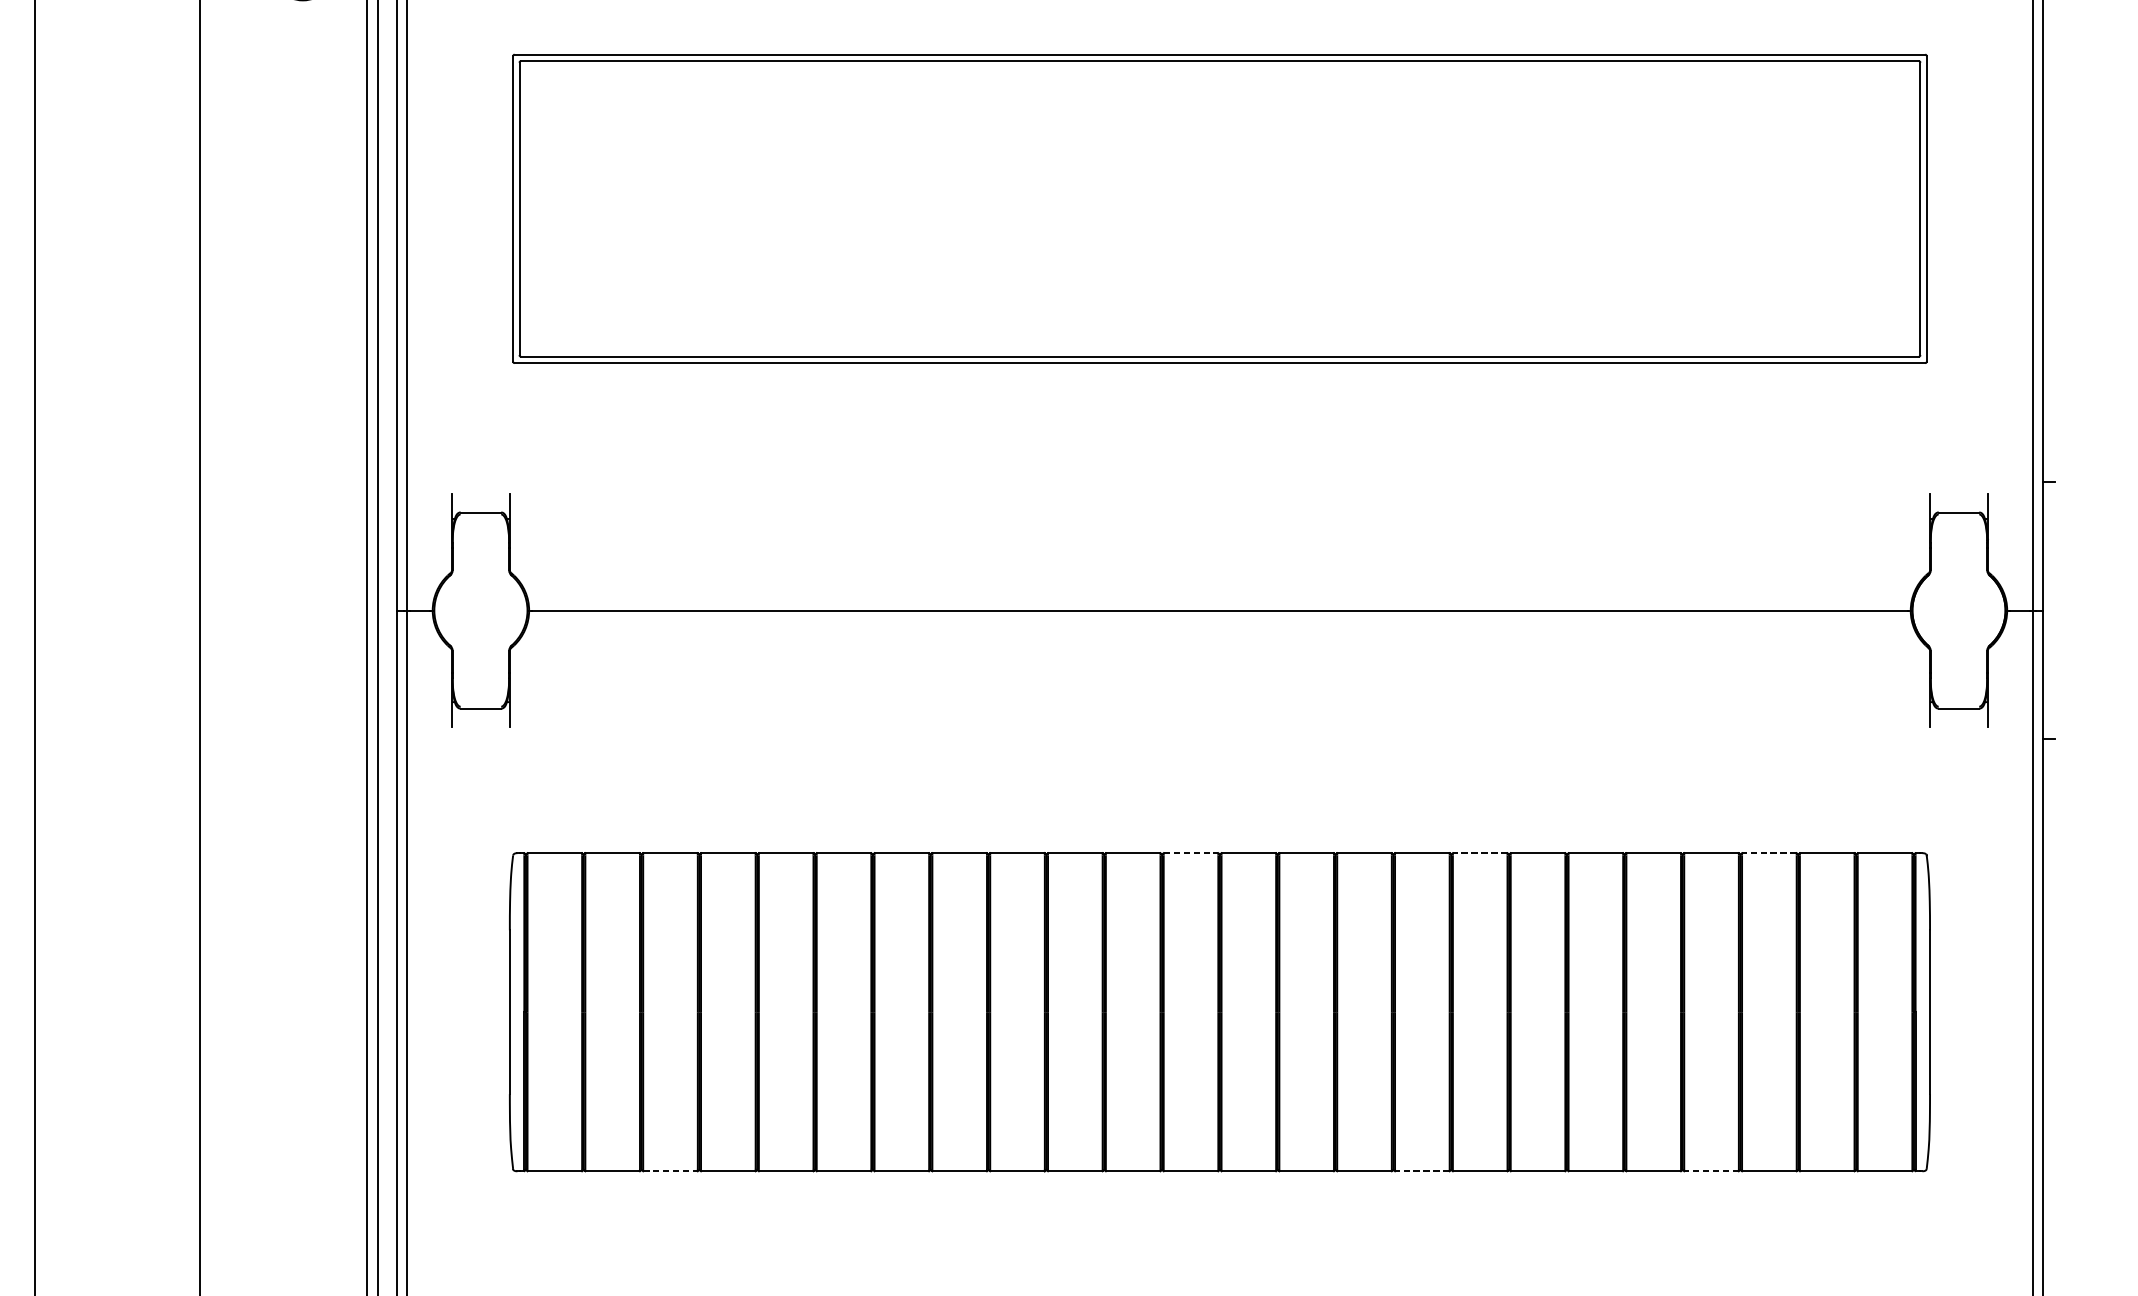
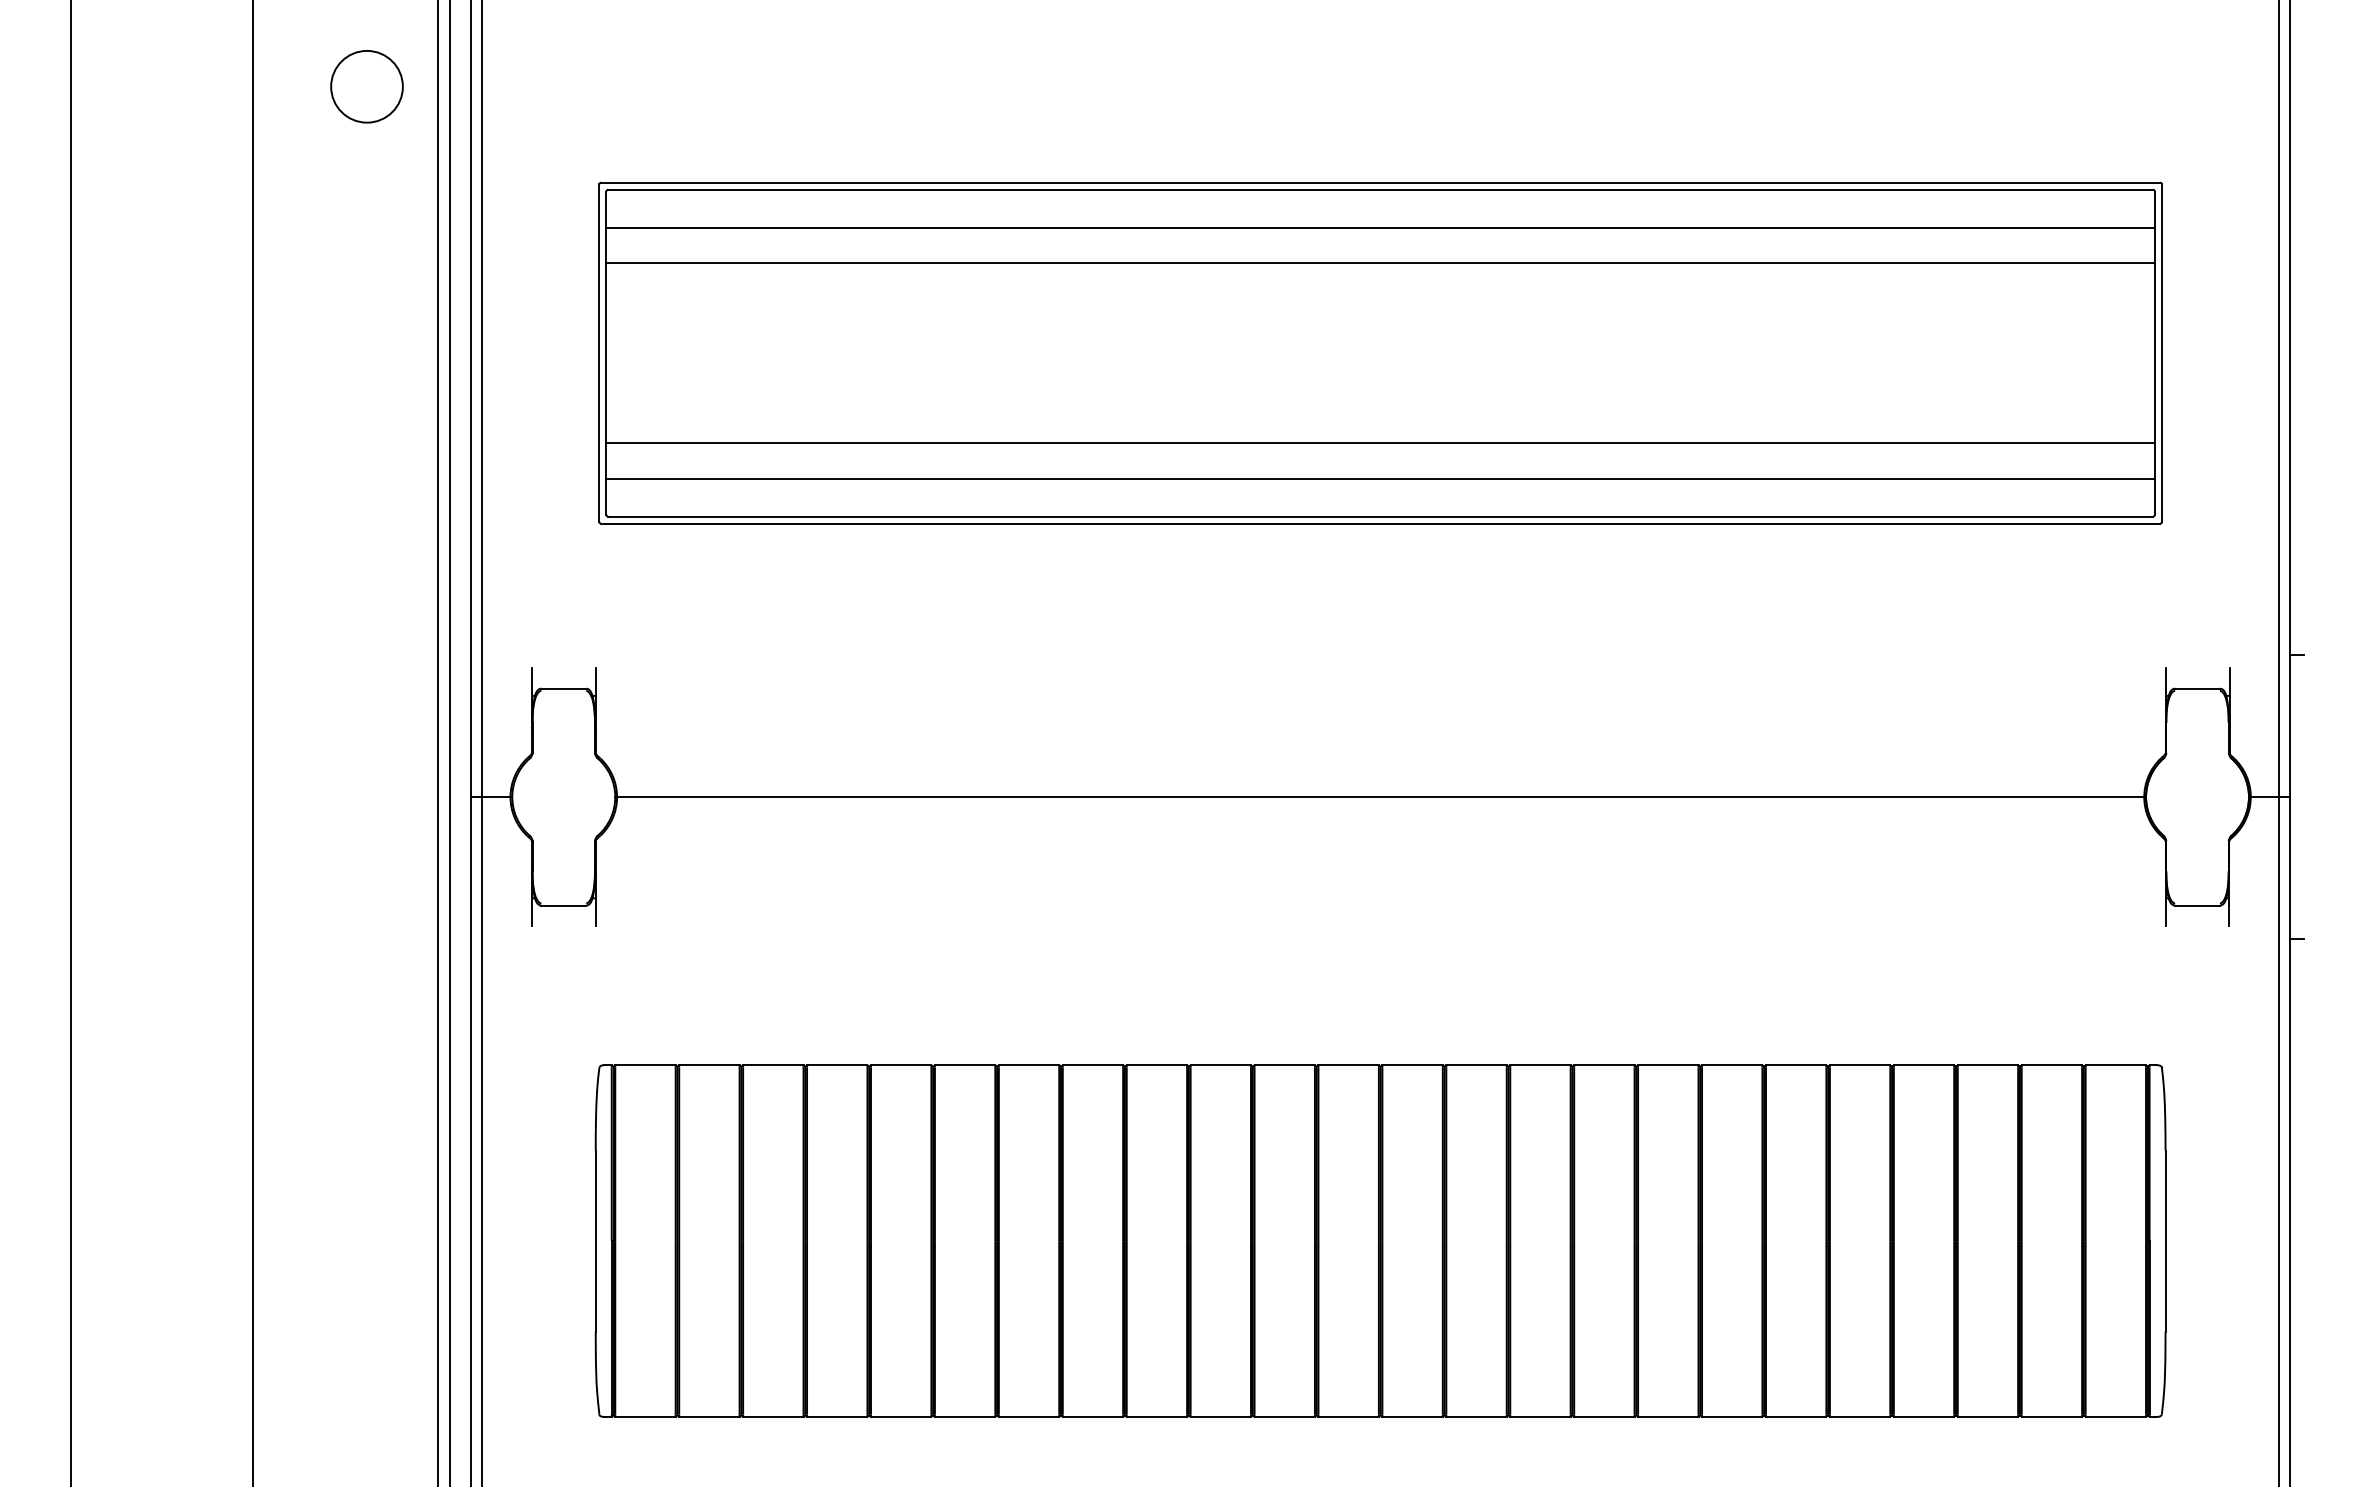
line: (1219, 95) -> (1380, 227), added
line: (1219, 126) -> (1380, 262), added
line: (1219, 290) -> (1380, 443), added
line: (1219, 322) -> (1380, 478), added
line: (1191, 853) -> (1349, 1065), dashed -> solid
line: (1479, 853) -> (1667, 1065), dashed -> solid
line: (1768, 853) -> (1987, 1065), dashed -> solid
line: (670, 1170) -> (773, 1416), dashed -> solid
line: (1421, 1170) -> (1603, 1416), dashed -> solid
line: (1711, 1170) -> (1923, 1416), dashed -> solid

